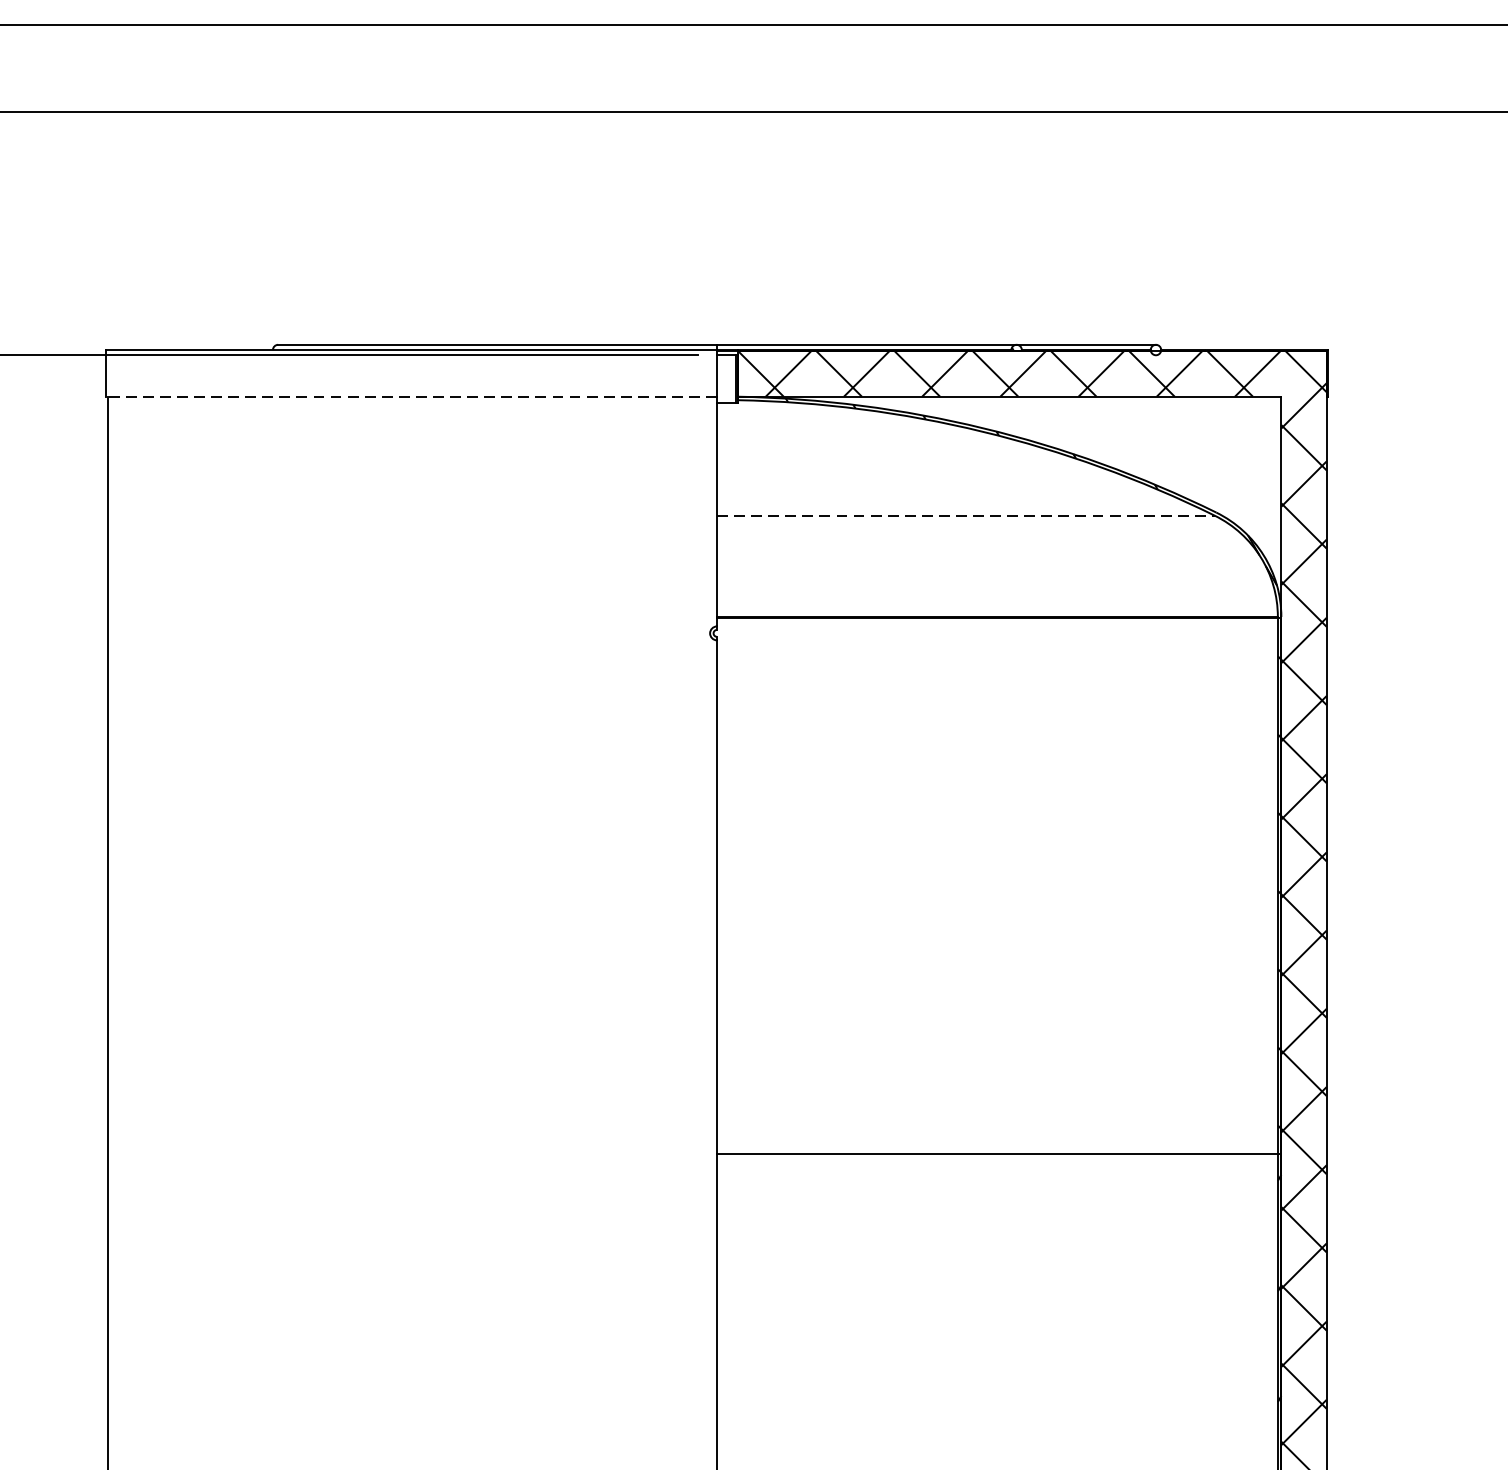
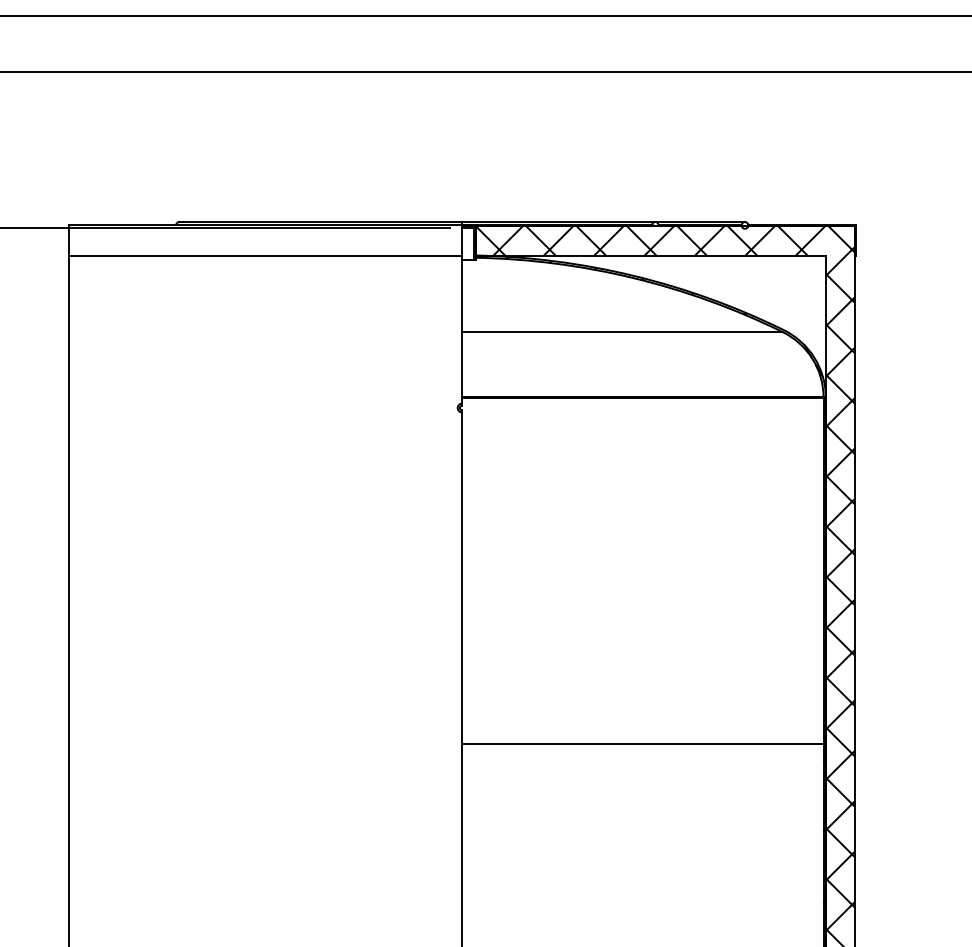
line: (411, 396) -> (265, 255), dashed -> solid
line: (967, 516) -> (623, 332), dashed -> solid

